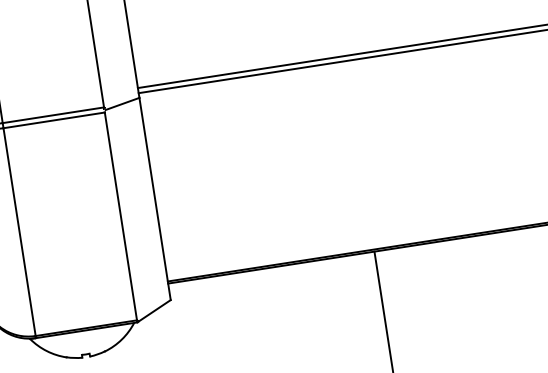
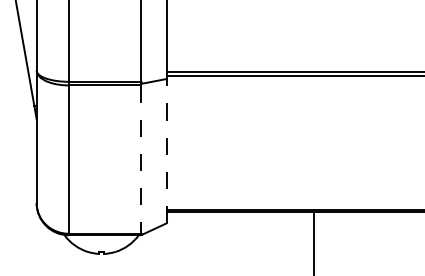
line: (154, 198) -> (166, 150), solid -> dashed
line: (121, 217) -> (141, 160), solid -> dashed

